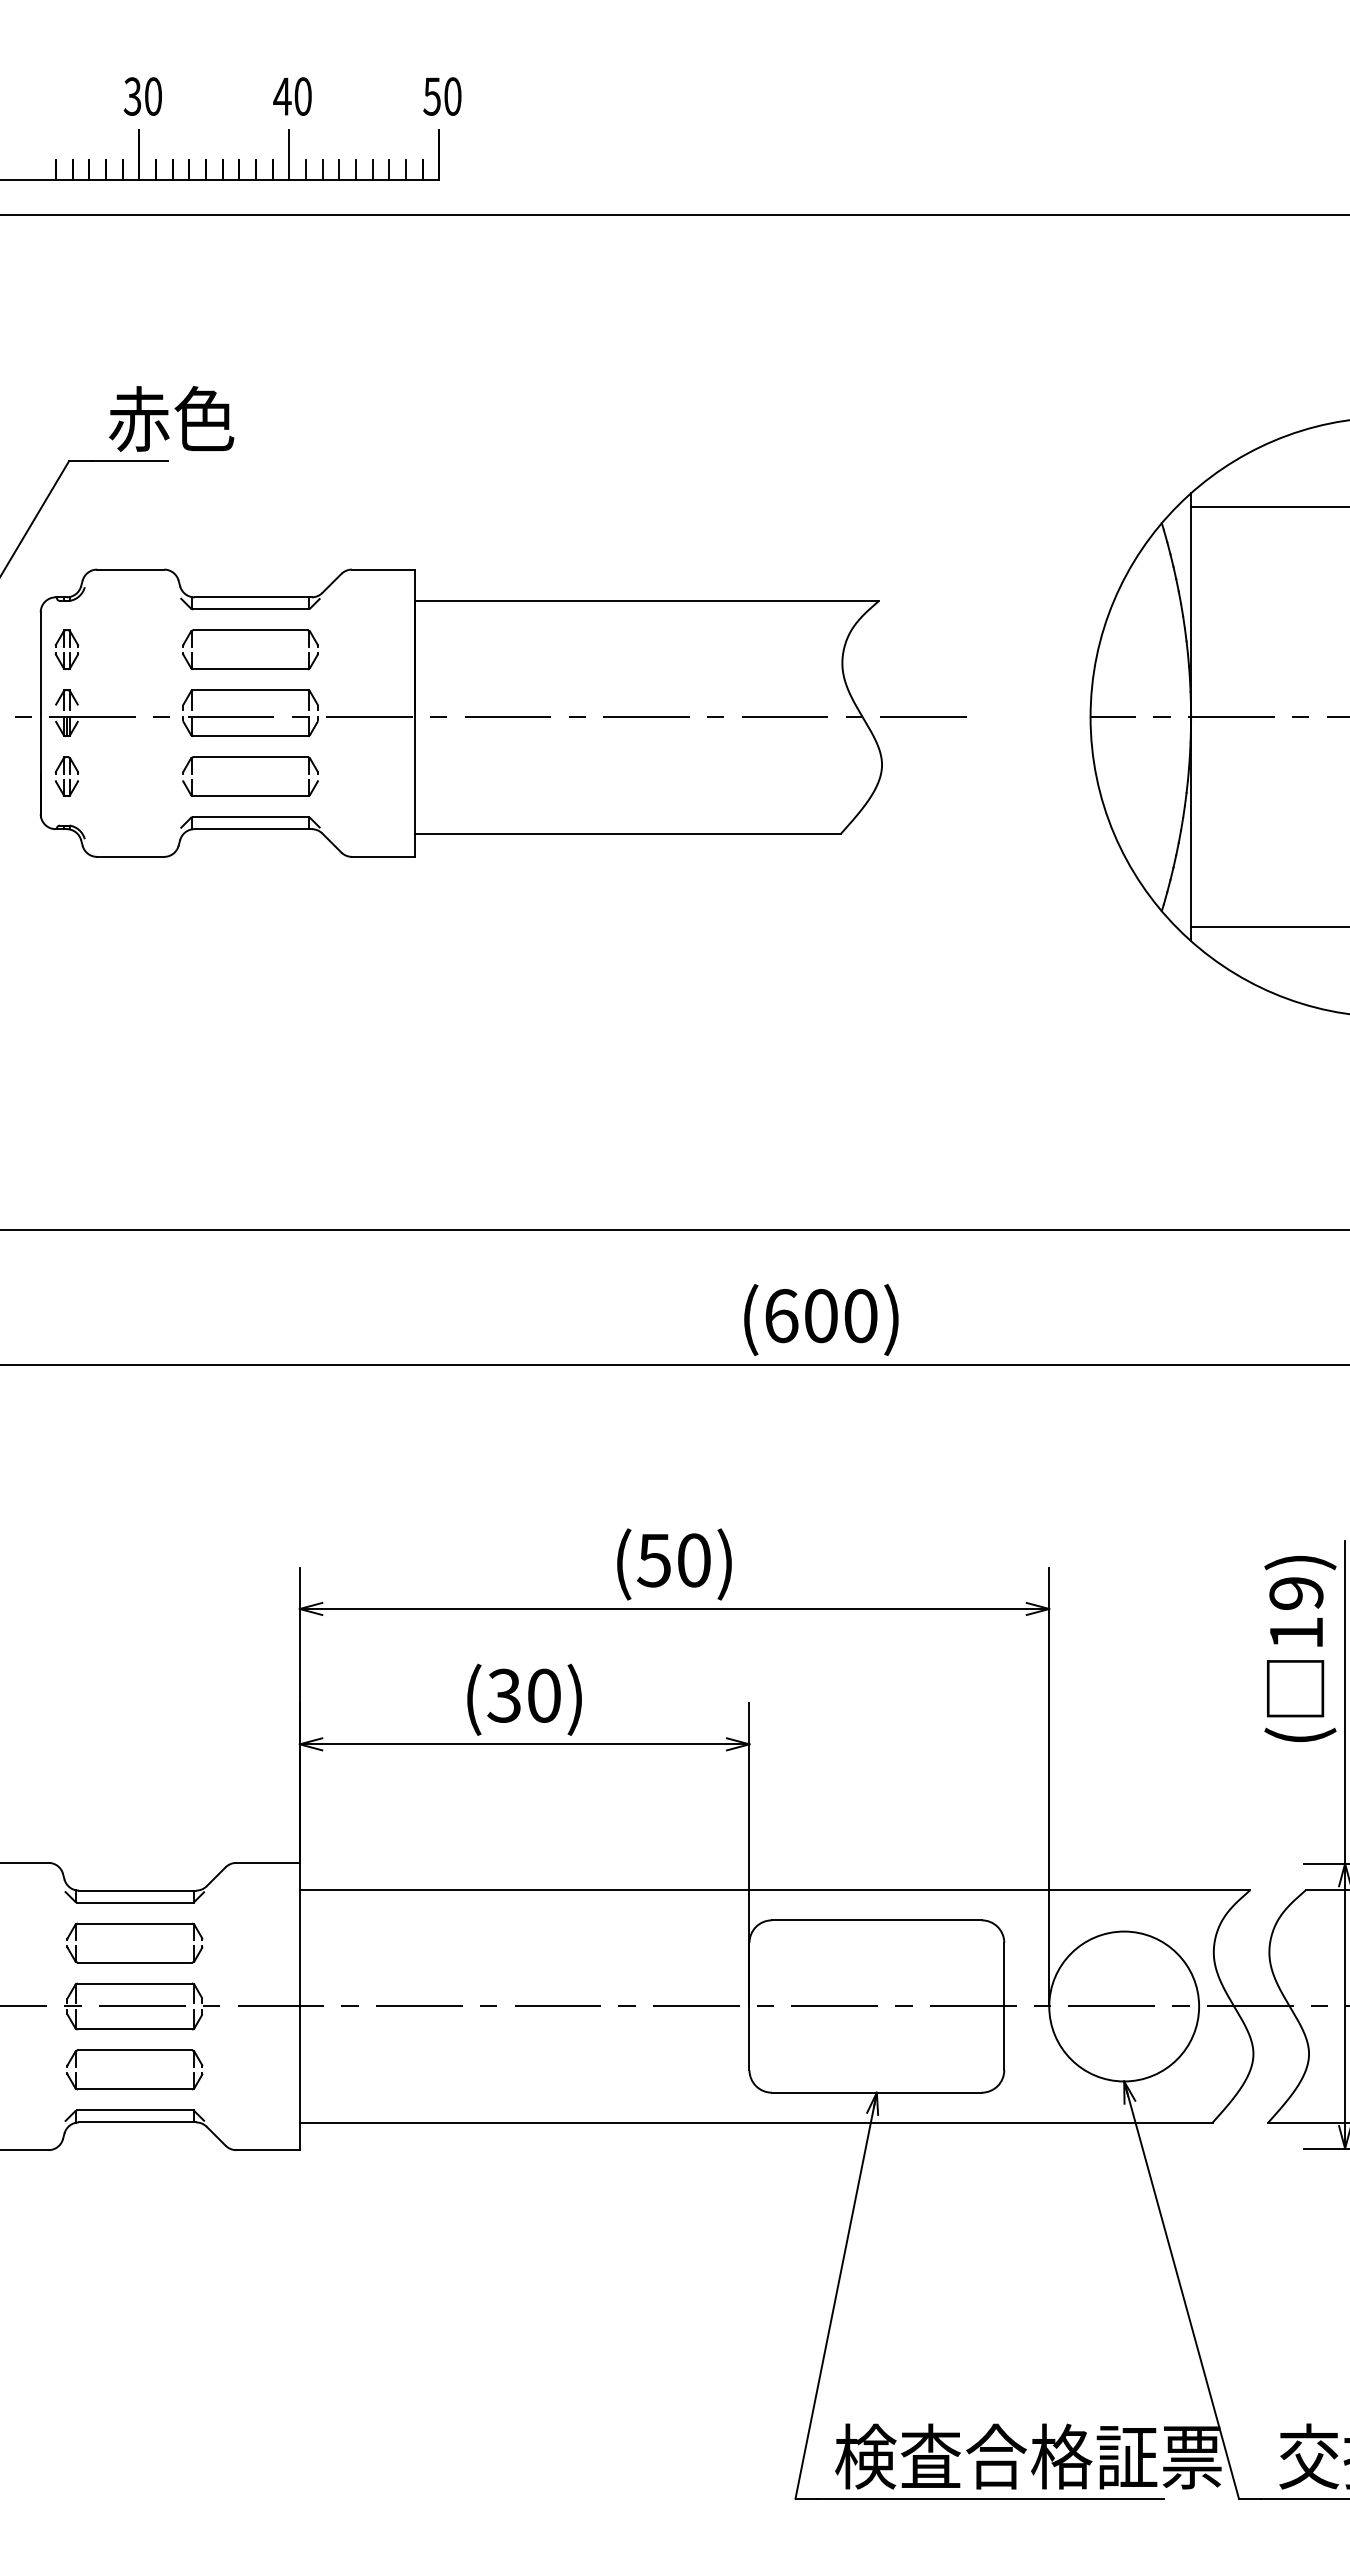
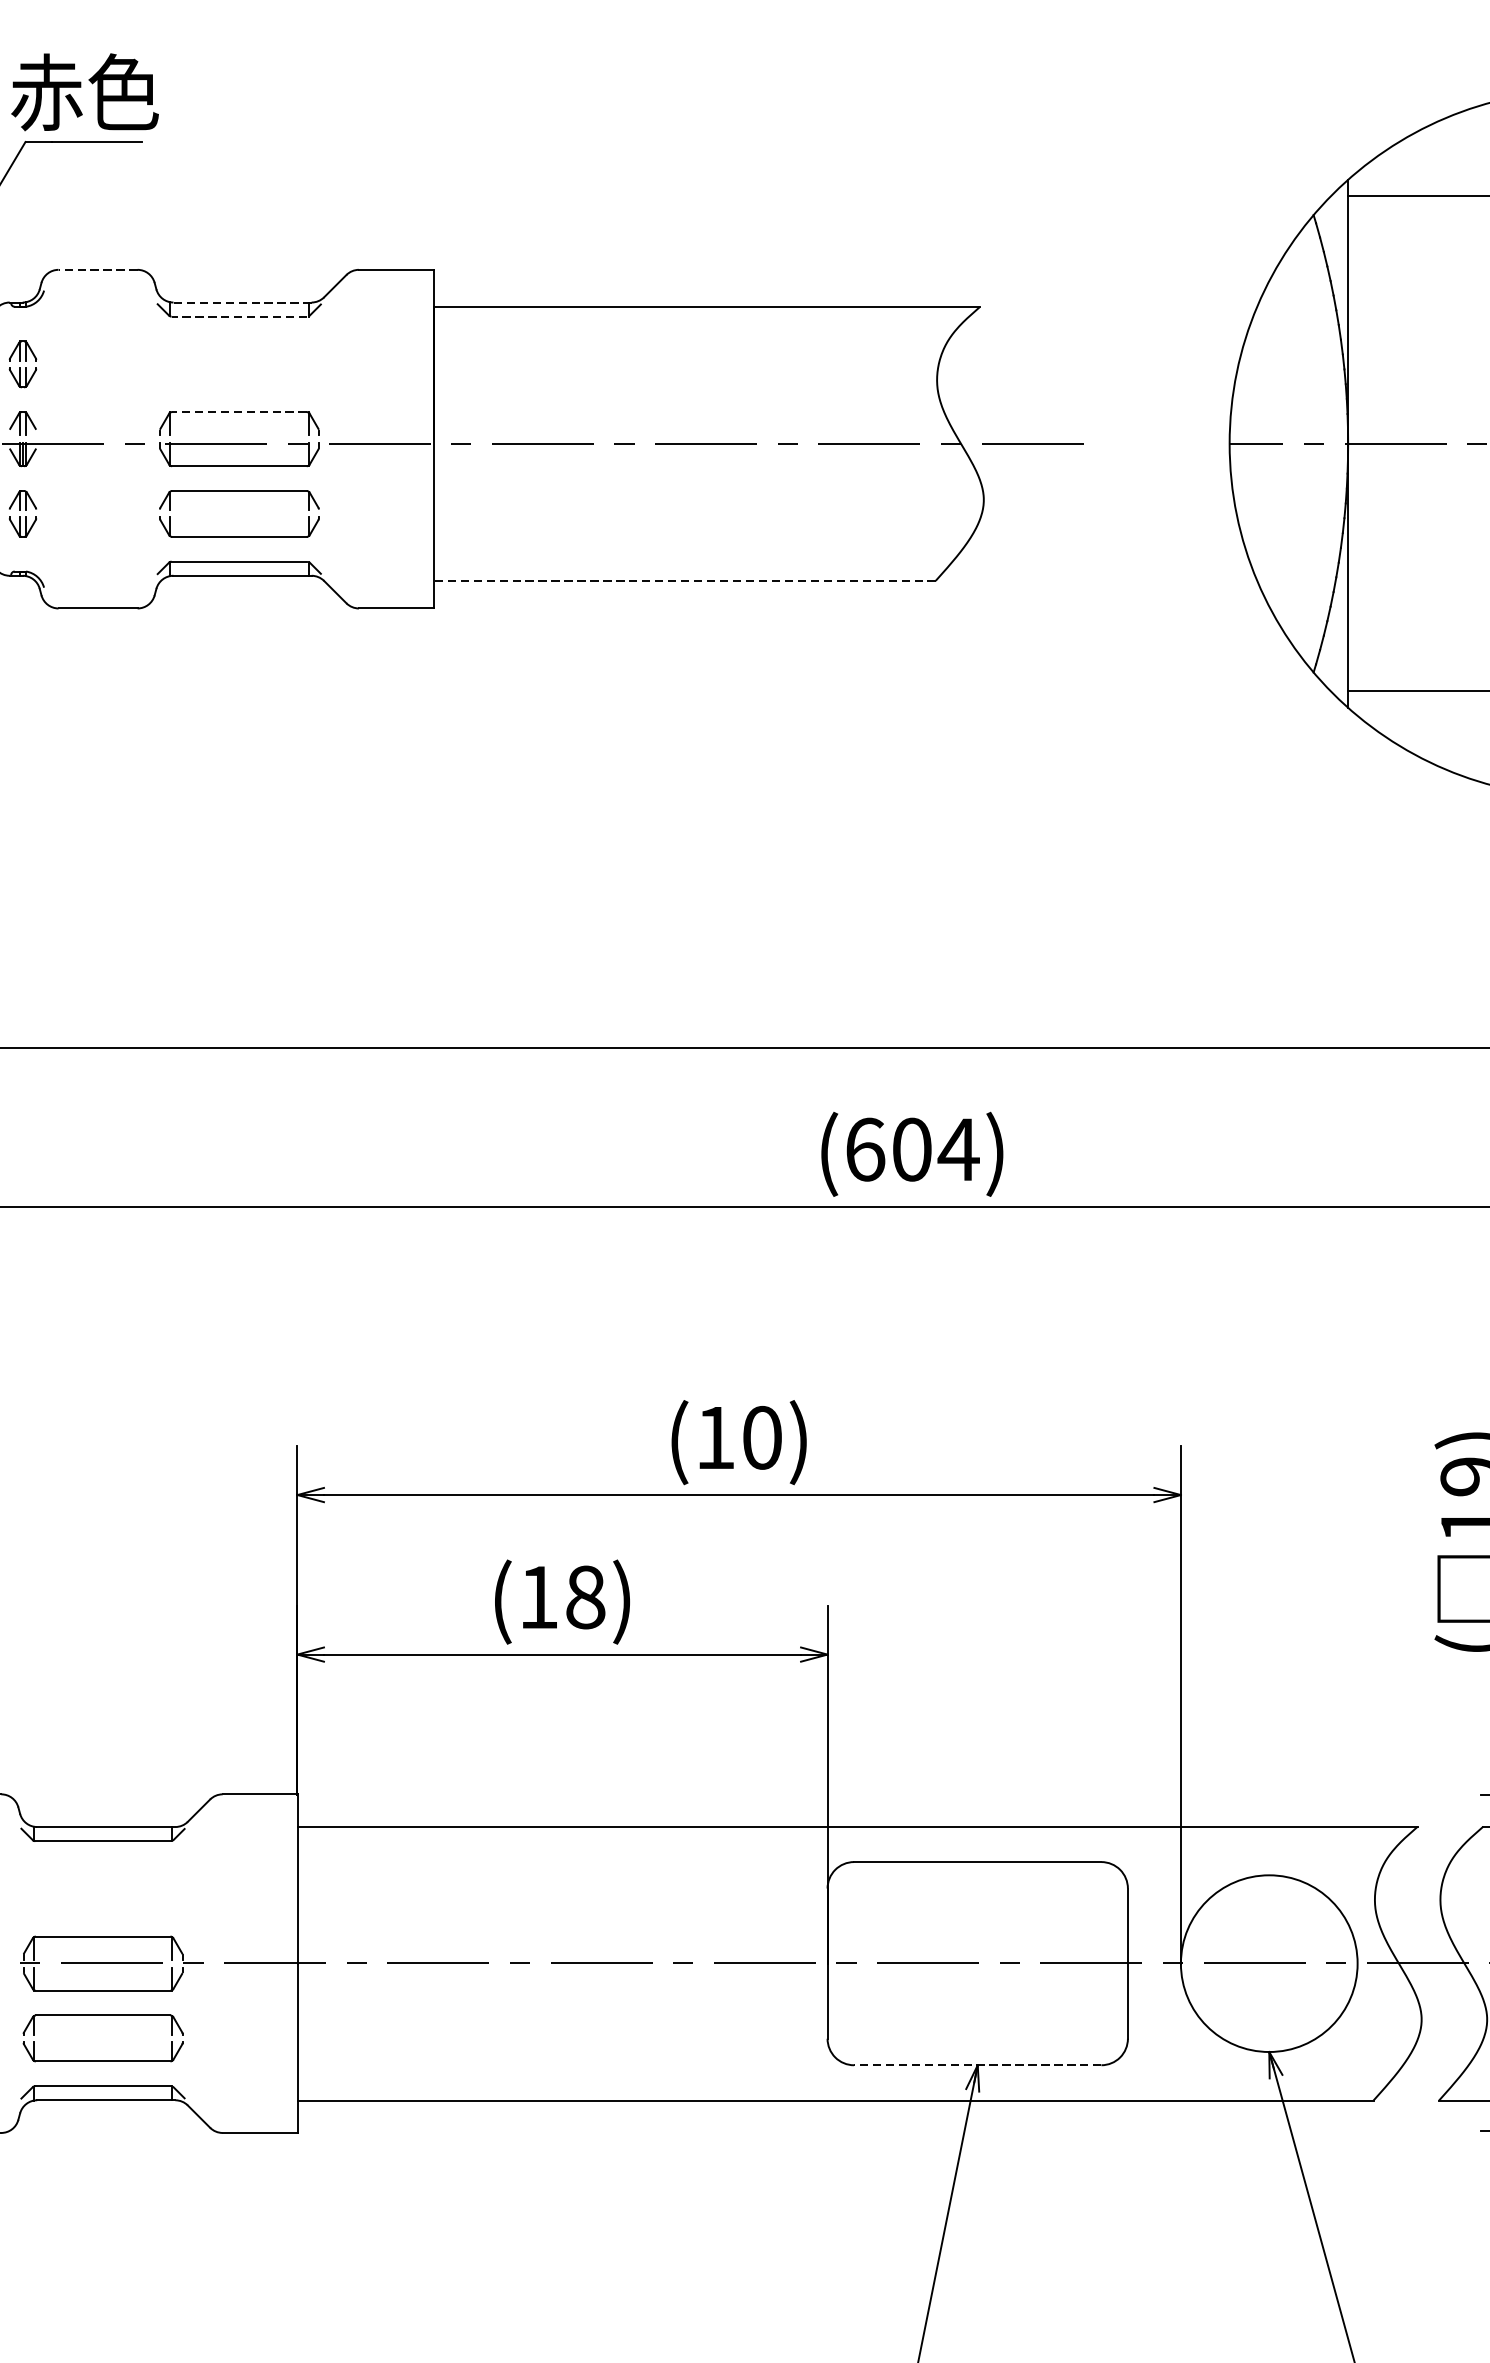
text: (171, 418) -> (84, 91), moved
line: (130, 569) -> (97, 269), solid -> dashed
line: (253, 597) -> (242, 302), solid -> dashed
line: (250, 609) -> (239, 316), solid -> dashed
part: (250, 630) -> (239, 341), removed
line: (250, 690) -> (239, 412), solid -> dashed
line: (628, 833) -> (684, 580), solid -> dashed
text: (860, 1316) -> (958, 1150), (600) -> (604)
text: (653, 1560) -> (714, 1437), (50) -> (10)
text: (523, 1695) -> (561, 1597), (30) -> (18)
part: (134, 1924) -> (102, 1866), removed
line: (876, 2092) -> (977, 2065), solid -> dashed

